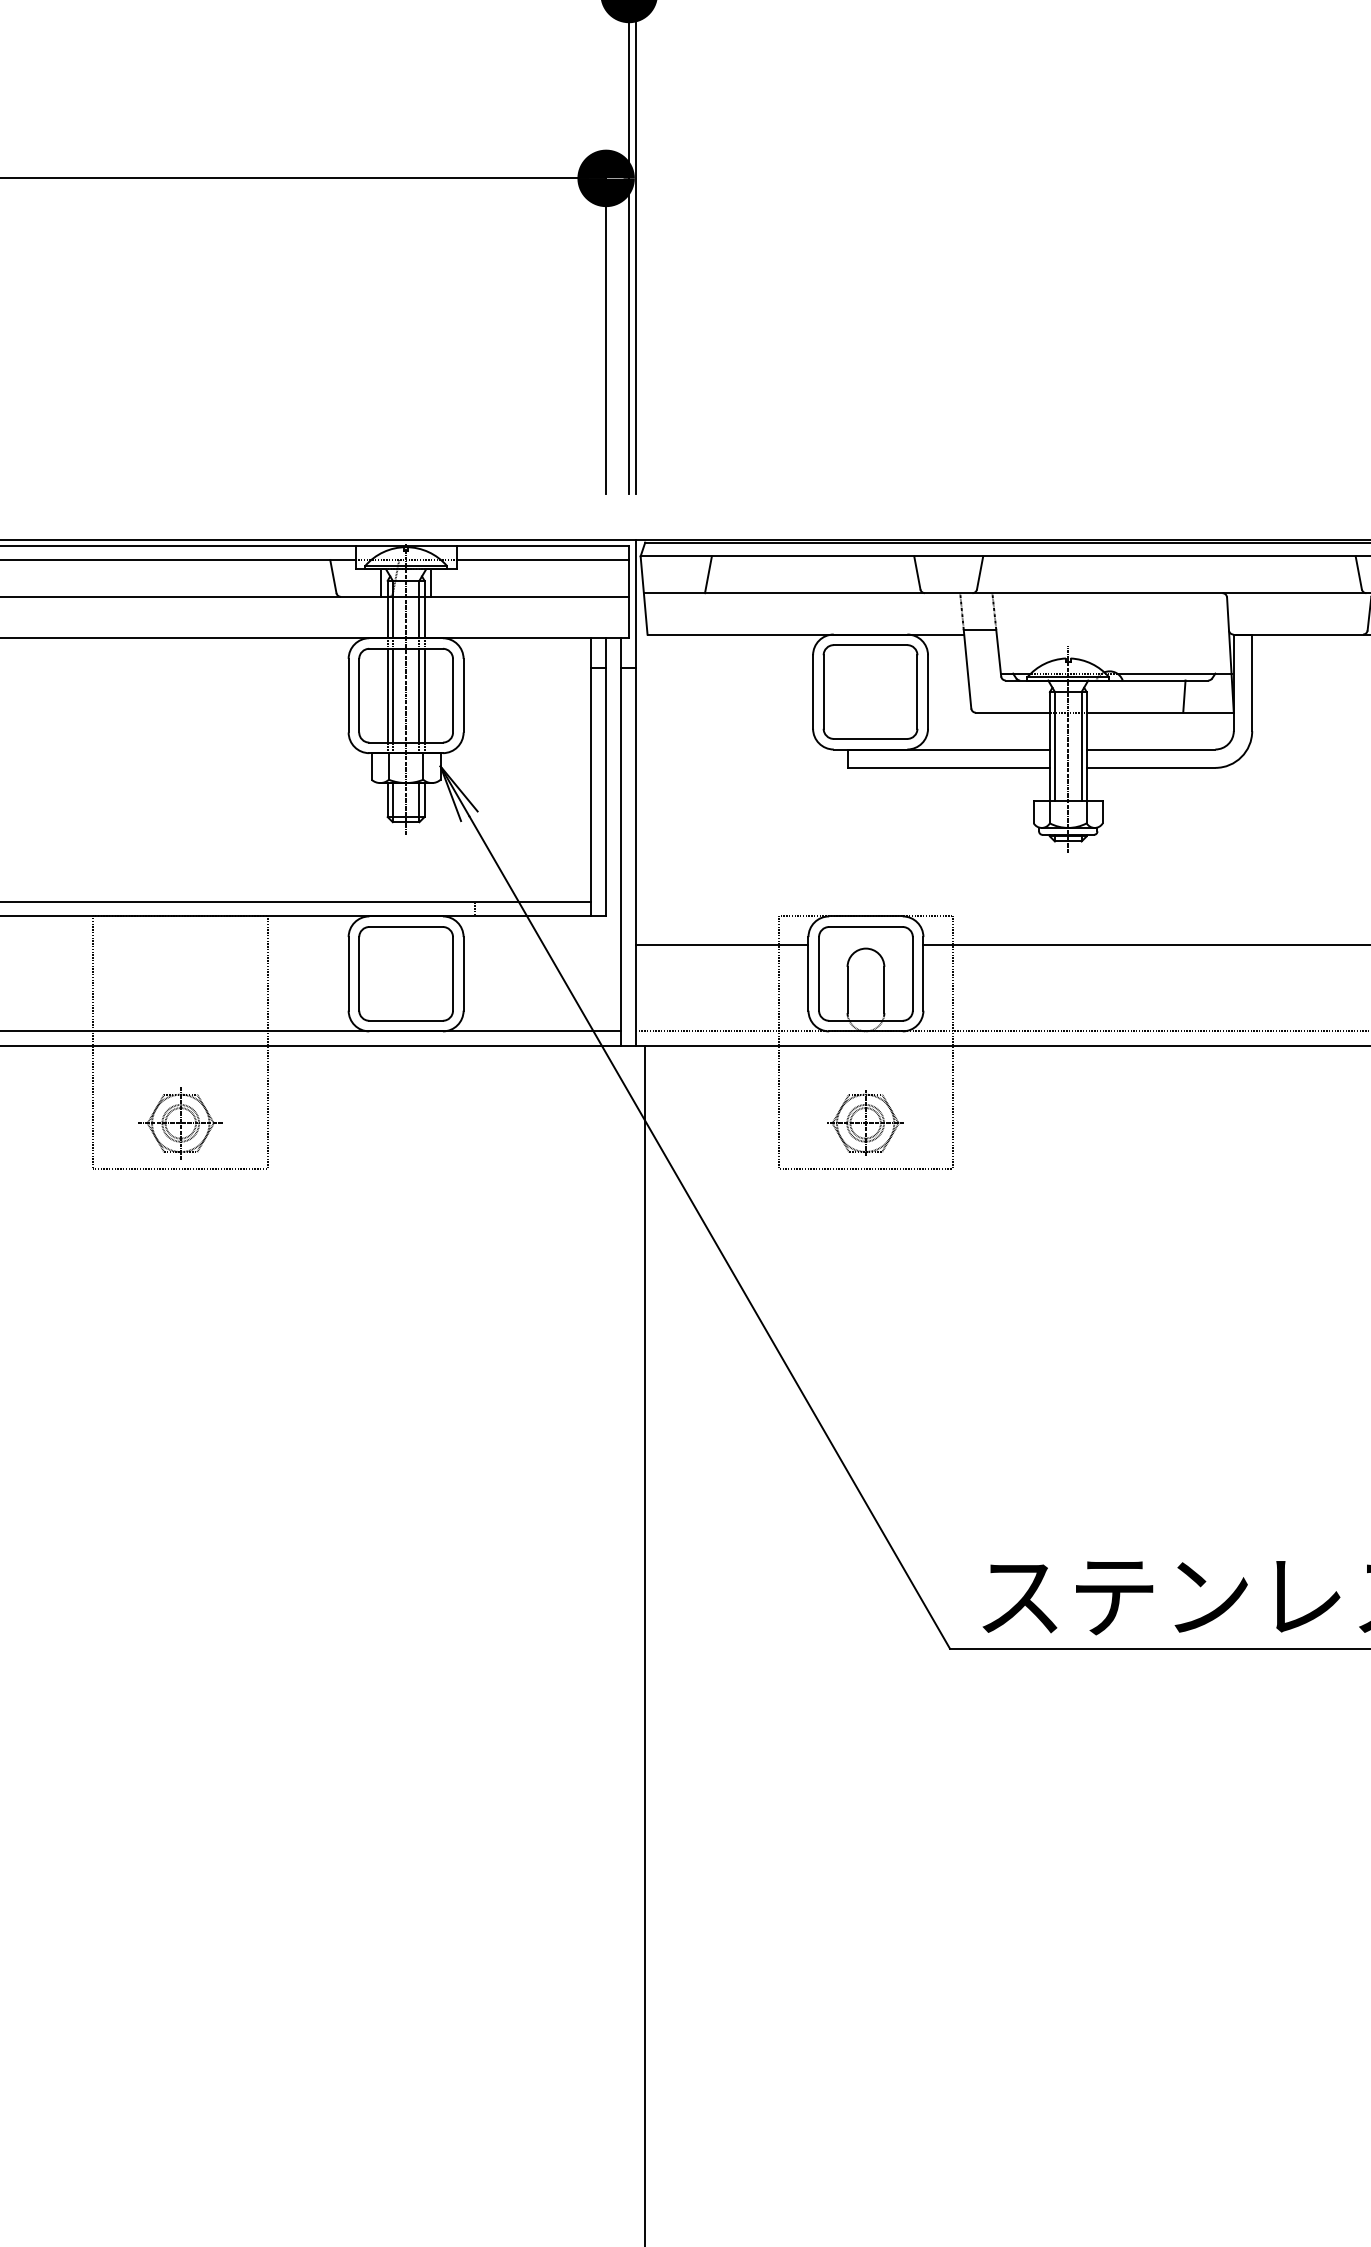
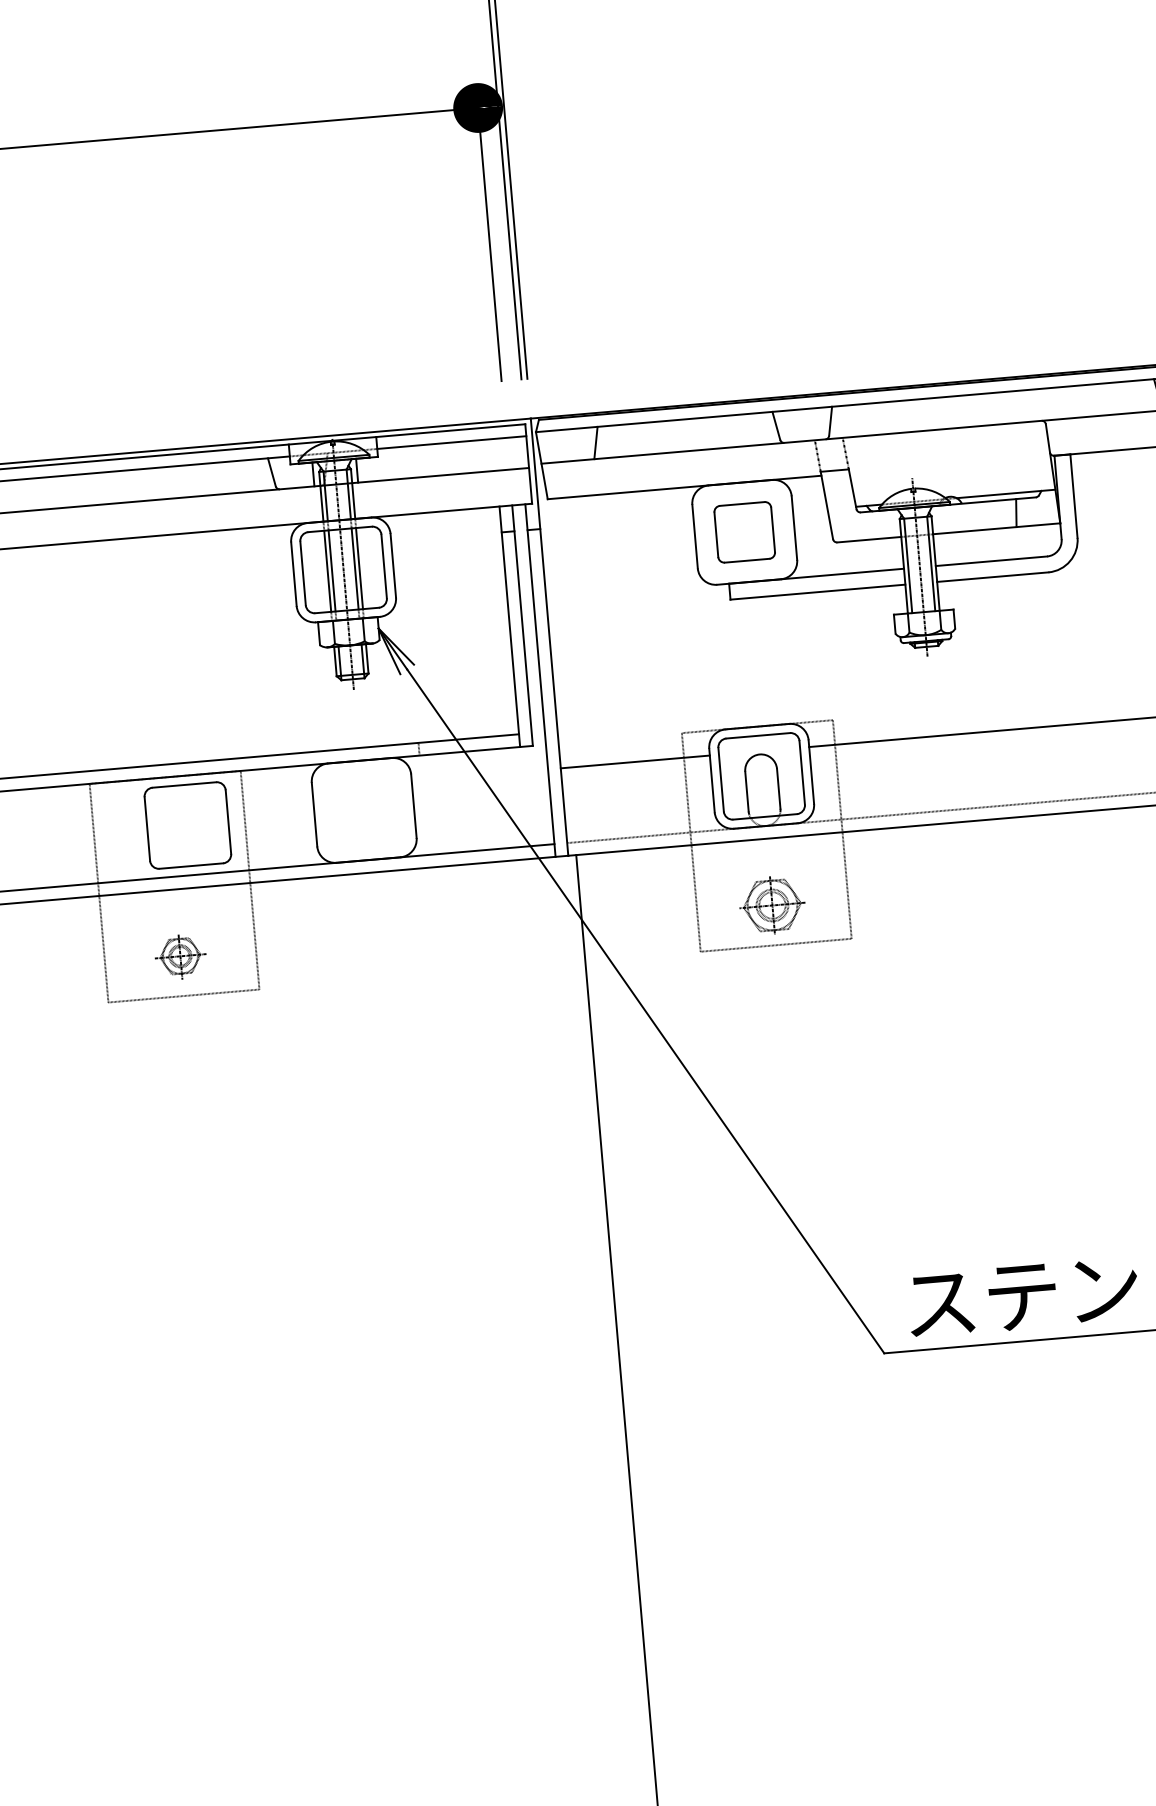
part: (870, 691) -> (744, 531), size x0.7
part: (405, 973) -> (187, 825), moved
part: (180, 1123) -> (180, 956), size x0.7

